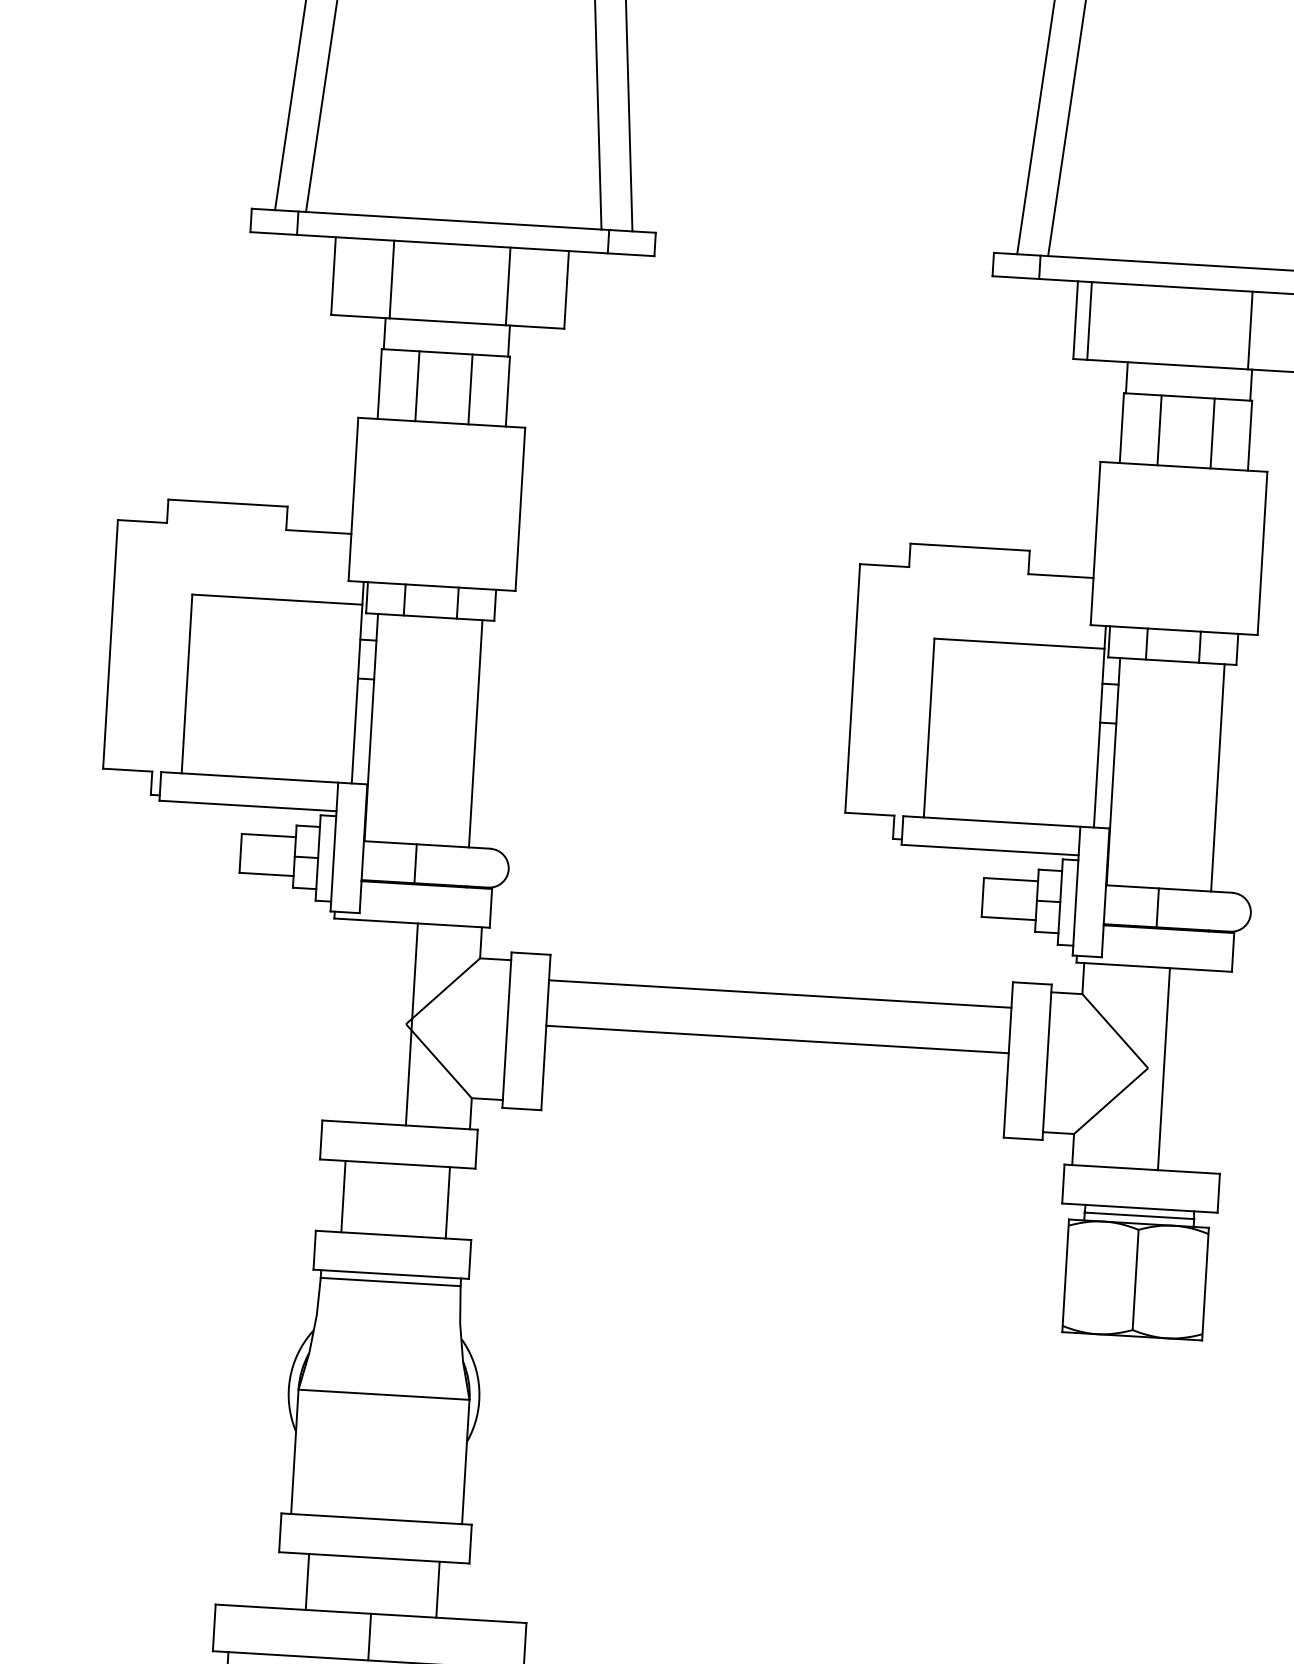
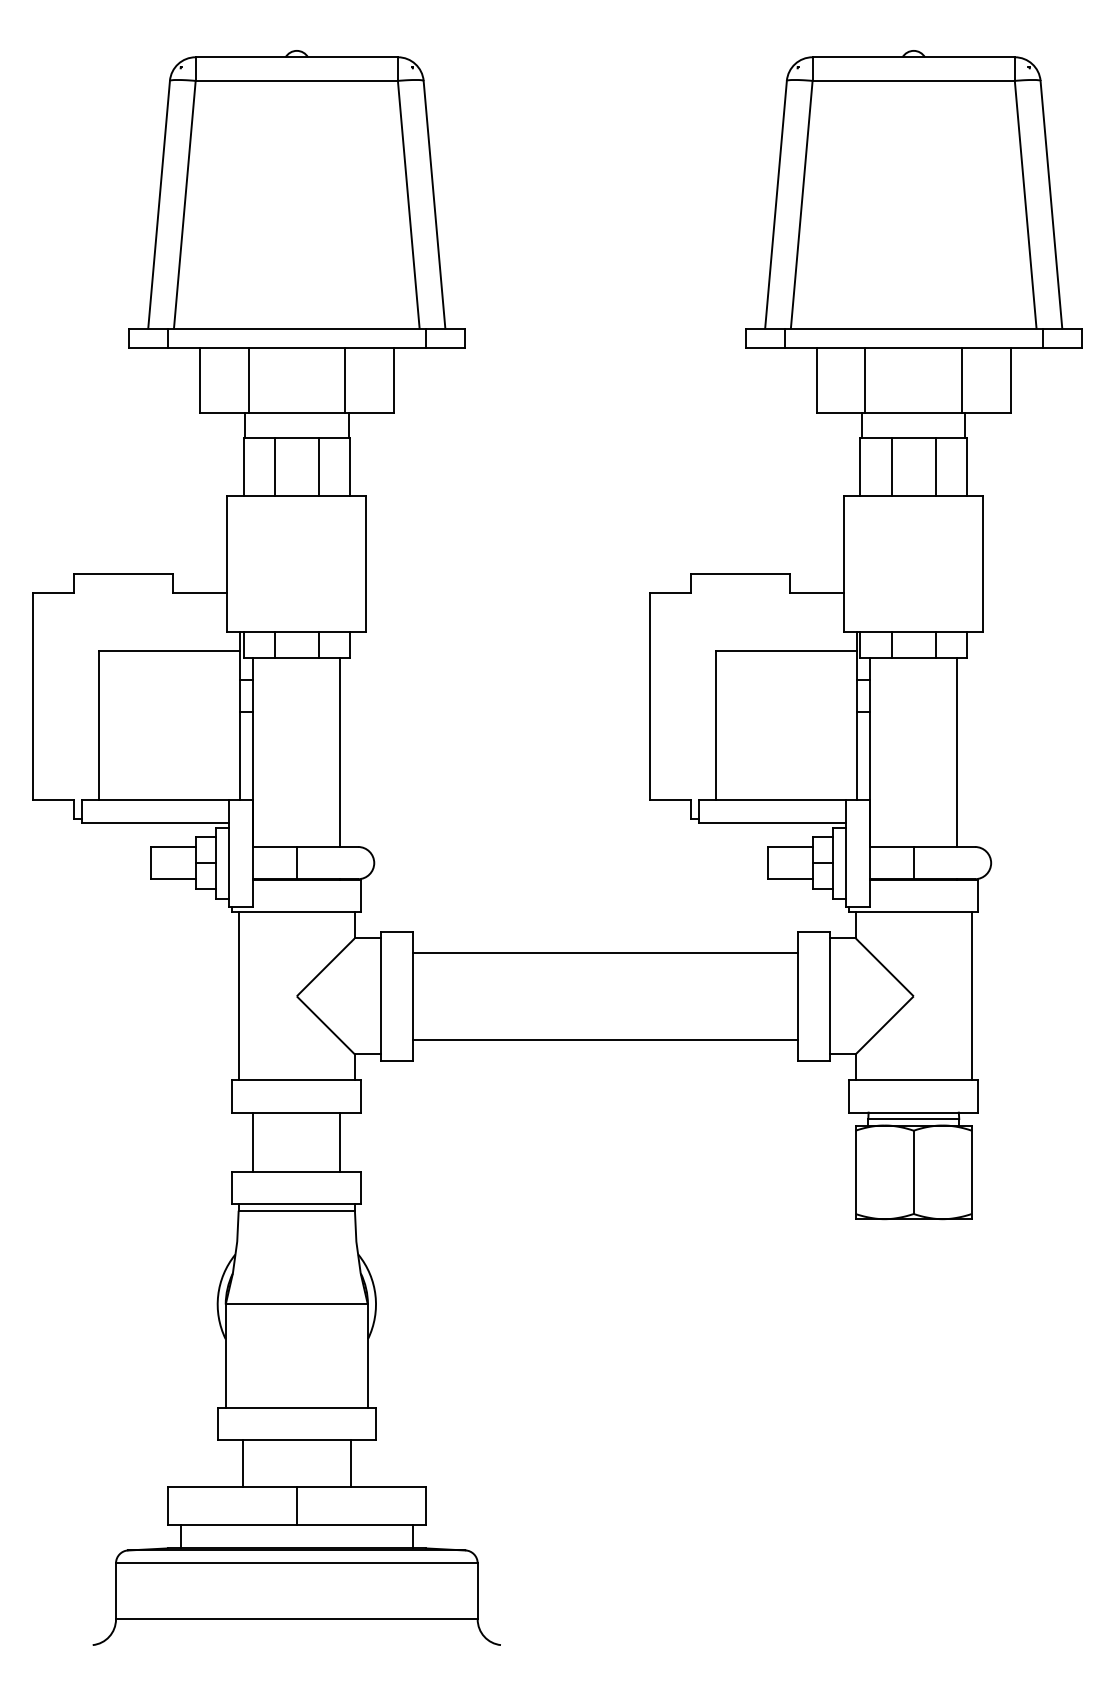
line: (1089, 320) -> (865, 379), moved
line: (411, 1024) -> (238, 996), moved
line: (777, 1039) -> (605, 1039), moved
line: (1163, 1069) -> (971, 996), moved

